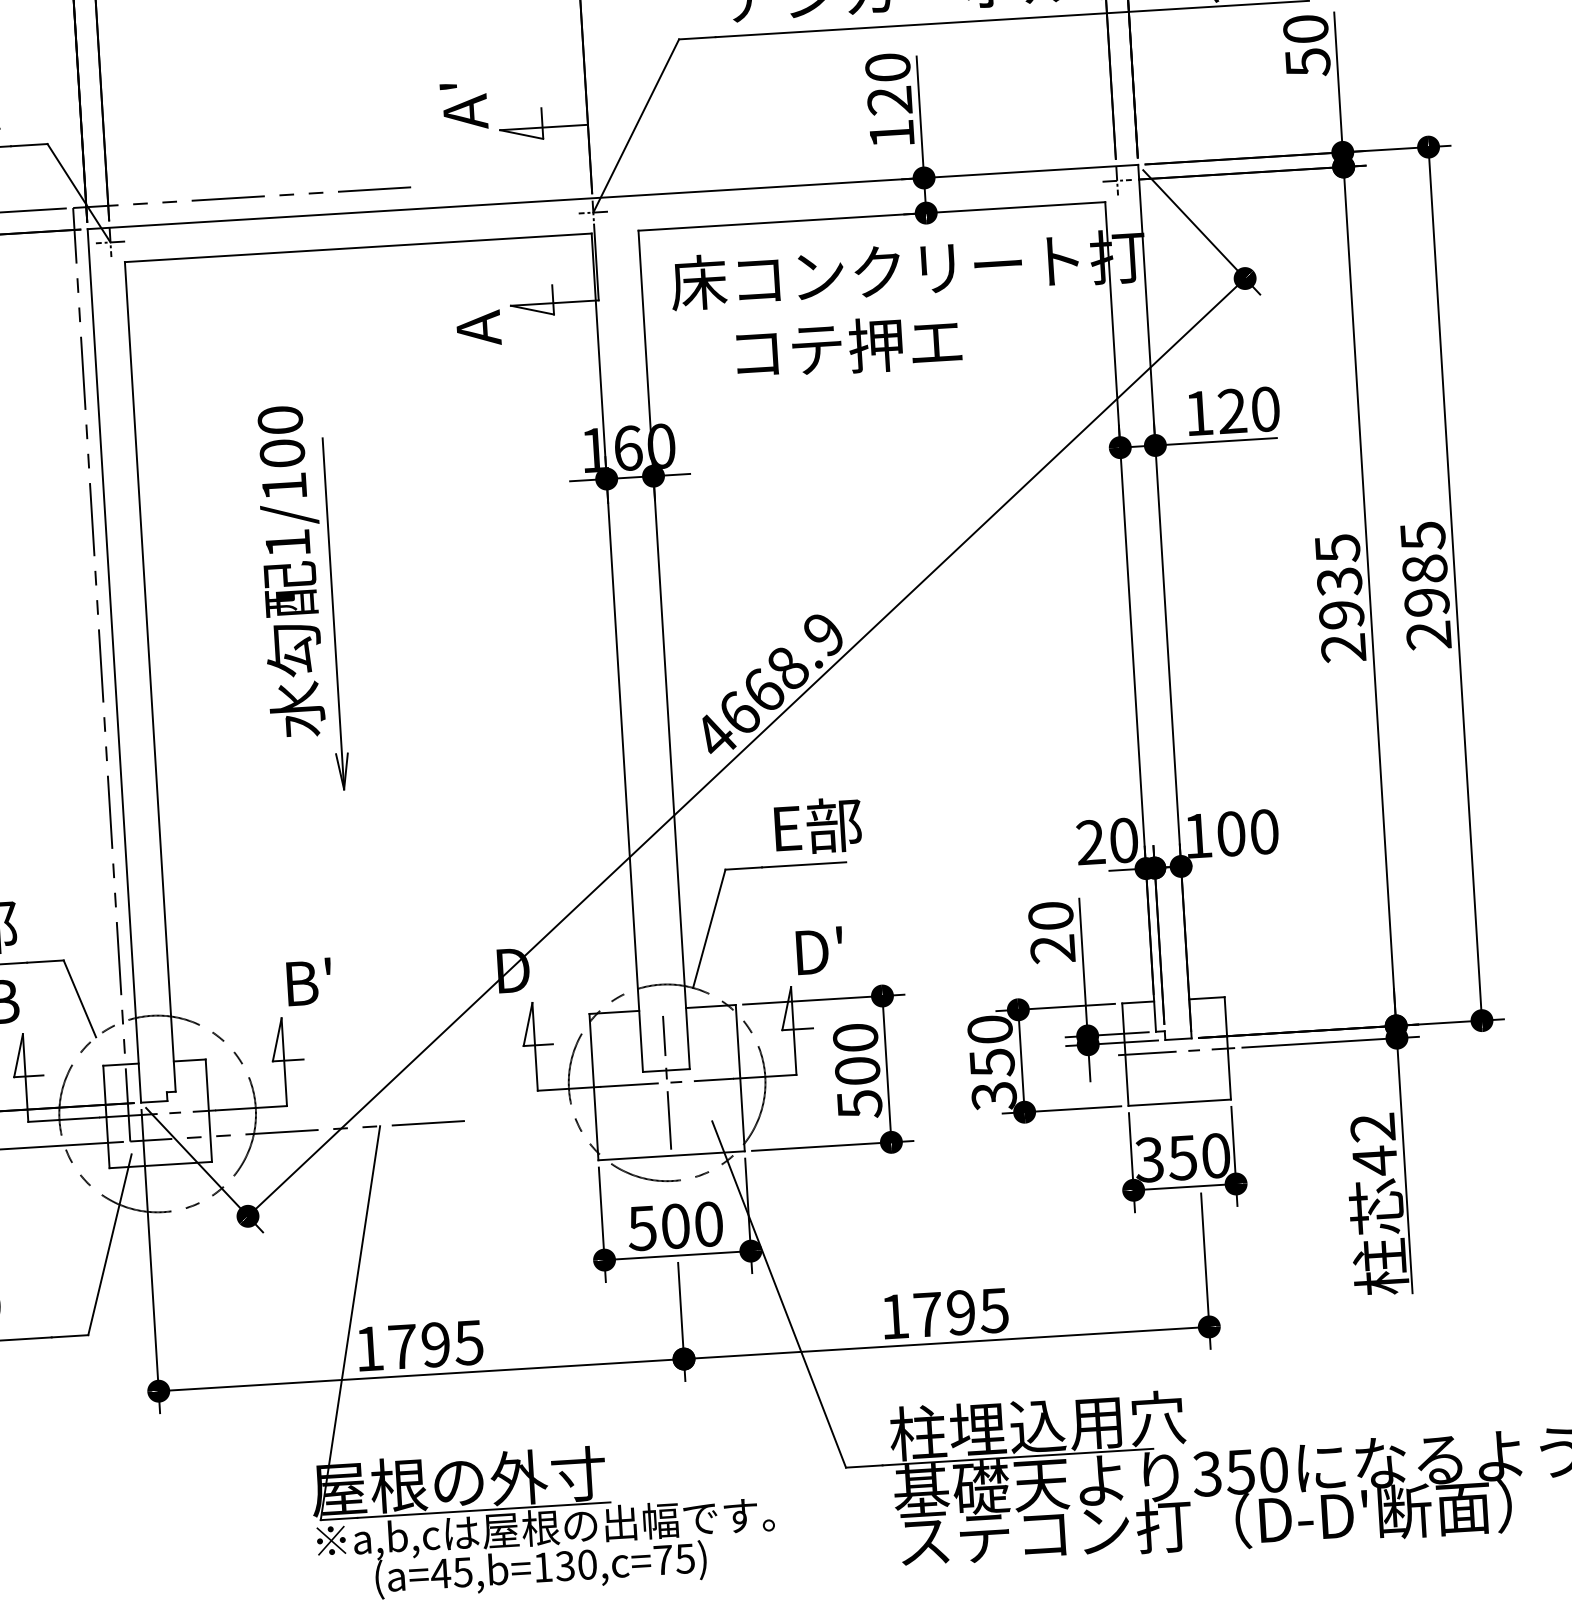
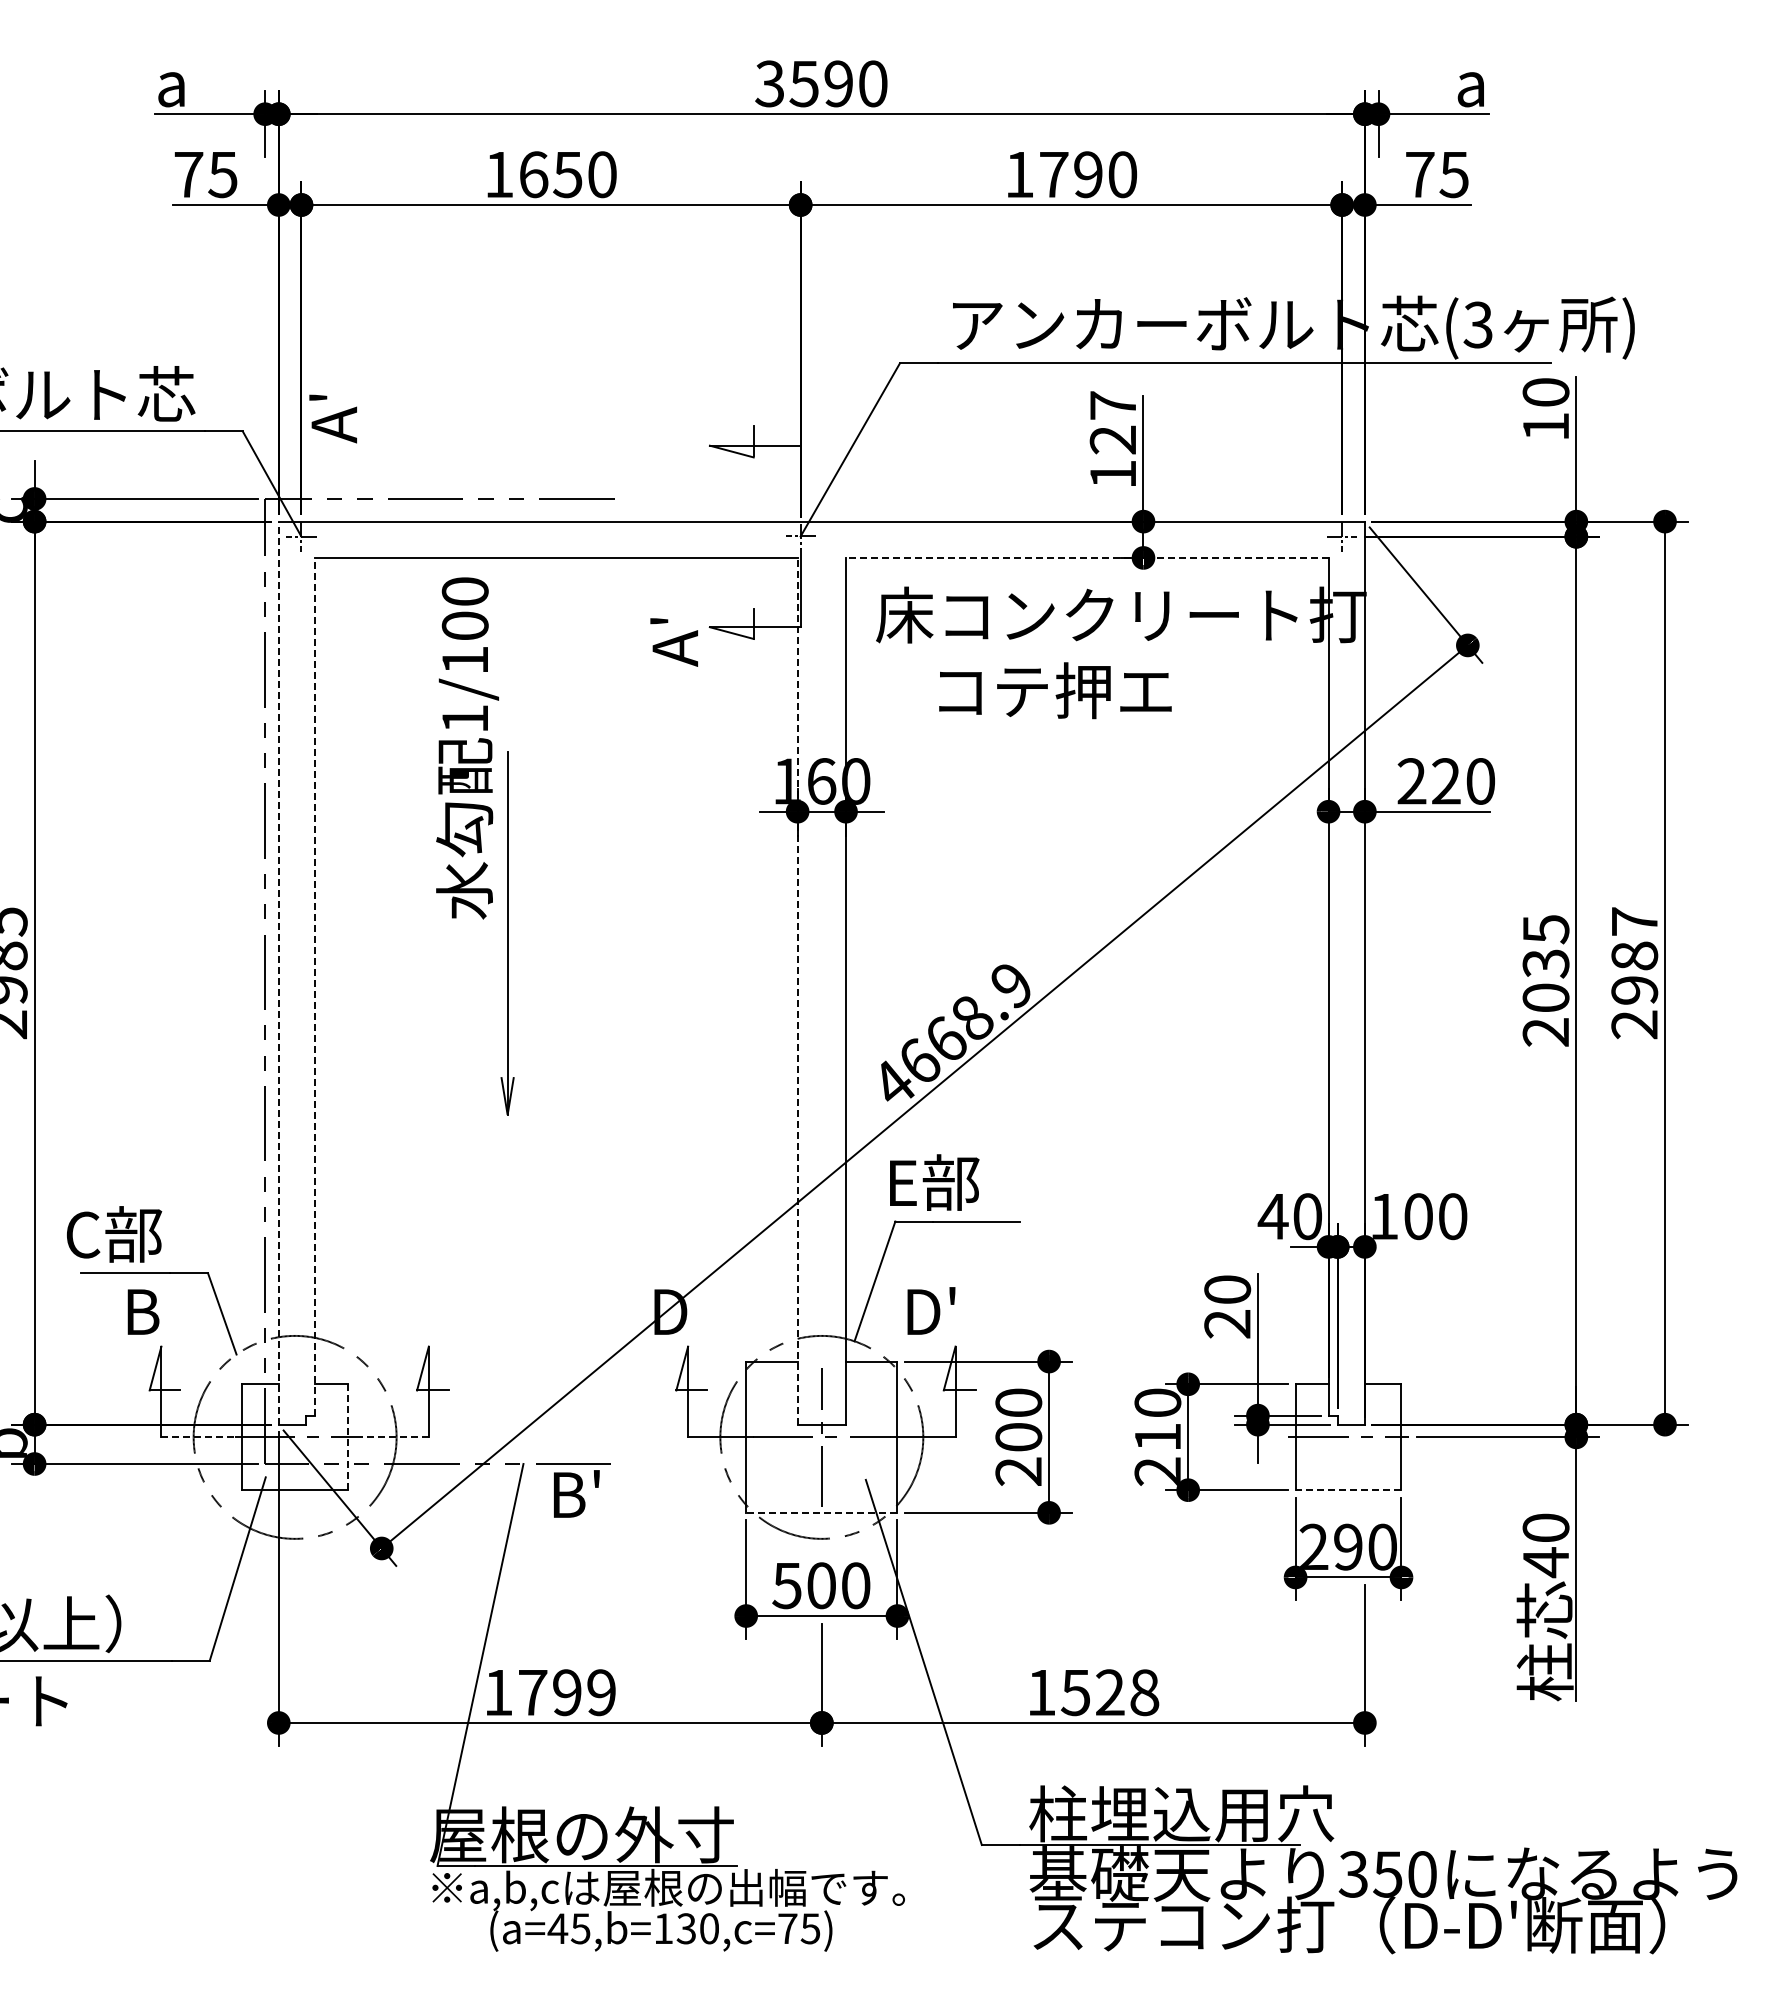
text: (1308, 62) -> (1546, 426), 50 -> 10
text: (887, 67) -> (1112, 405), 120 -> 127
text: (463, 106) -> (332, 418), moved
line: (871, 216) -> (1086, 557), solid -> dashed
text: (461, 303) -> (659, 621), A -> A'
text: (1198, 413) -> (1411, 781), 120 -> 220
text: (1423, 535) -> (1635, 921), 2985 -> 2987
text: (291, 571) -> (467, 748), moved
text: (1341, 614) -> (1545, 997), 2935 -> 2035
line: (617, 651) -> (797, 990), solid -> dashed
line: (114, 666) -> (278, 973), solid -> dashed
line: (150, 676) -> (315, 986), solid -> dashed
text: (818, 826) -> (934, 1182), moved
text: (1089, 842) -> (1272, 1216), 20 -> 40
text: (819, 950) -> (931, 1310), moved
text: (309, 981) -> (576, 1493), moved
text: (993, 1079) -> (1158, 1454), 350 -> 210
line: (1179, 1103) -> (1348, 1490), solid -> dashed
text: (859, 1104) -> (1018, 1471), 500 -> 200
line: (251, 1108) -> (392, 1437), solid -> dashed
line: (209, 1110) -> (348, 1437), solid -> dashed
line: (64, 1119) -> (198, 1437), solid -> dashed
text: (1372, 1127) -> (1545, 1527), 42 -> 40
line: (671, 1155) -> (821, 1512), solid -> dashed
text: (1165, 1158) -> (1330, 1546), 350 -> 290
text: (960, 1312) -> (1109, 1692), 1795 -> 1528
text: (468, 1342) -> (600, 1692), 1795 -> 1799

